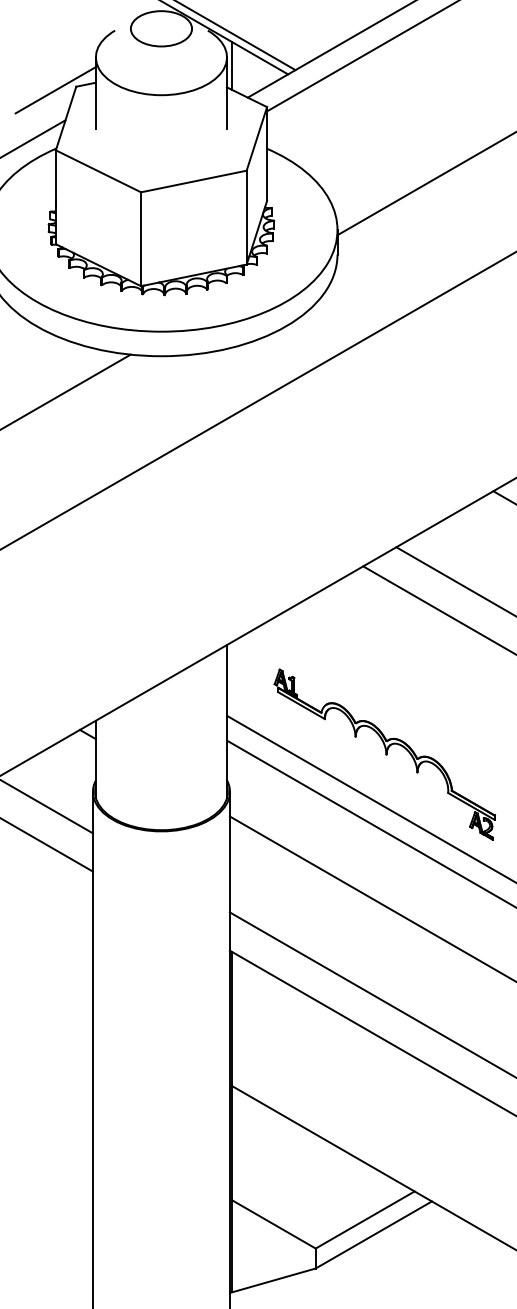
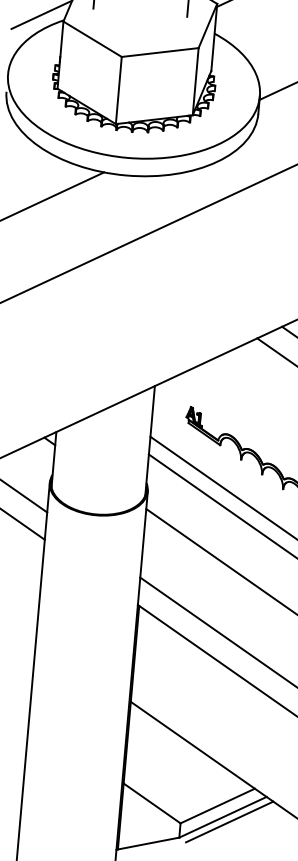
line: (383, 1240) -> (229, 821), added

